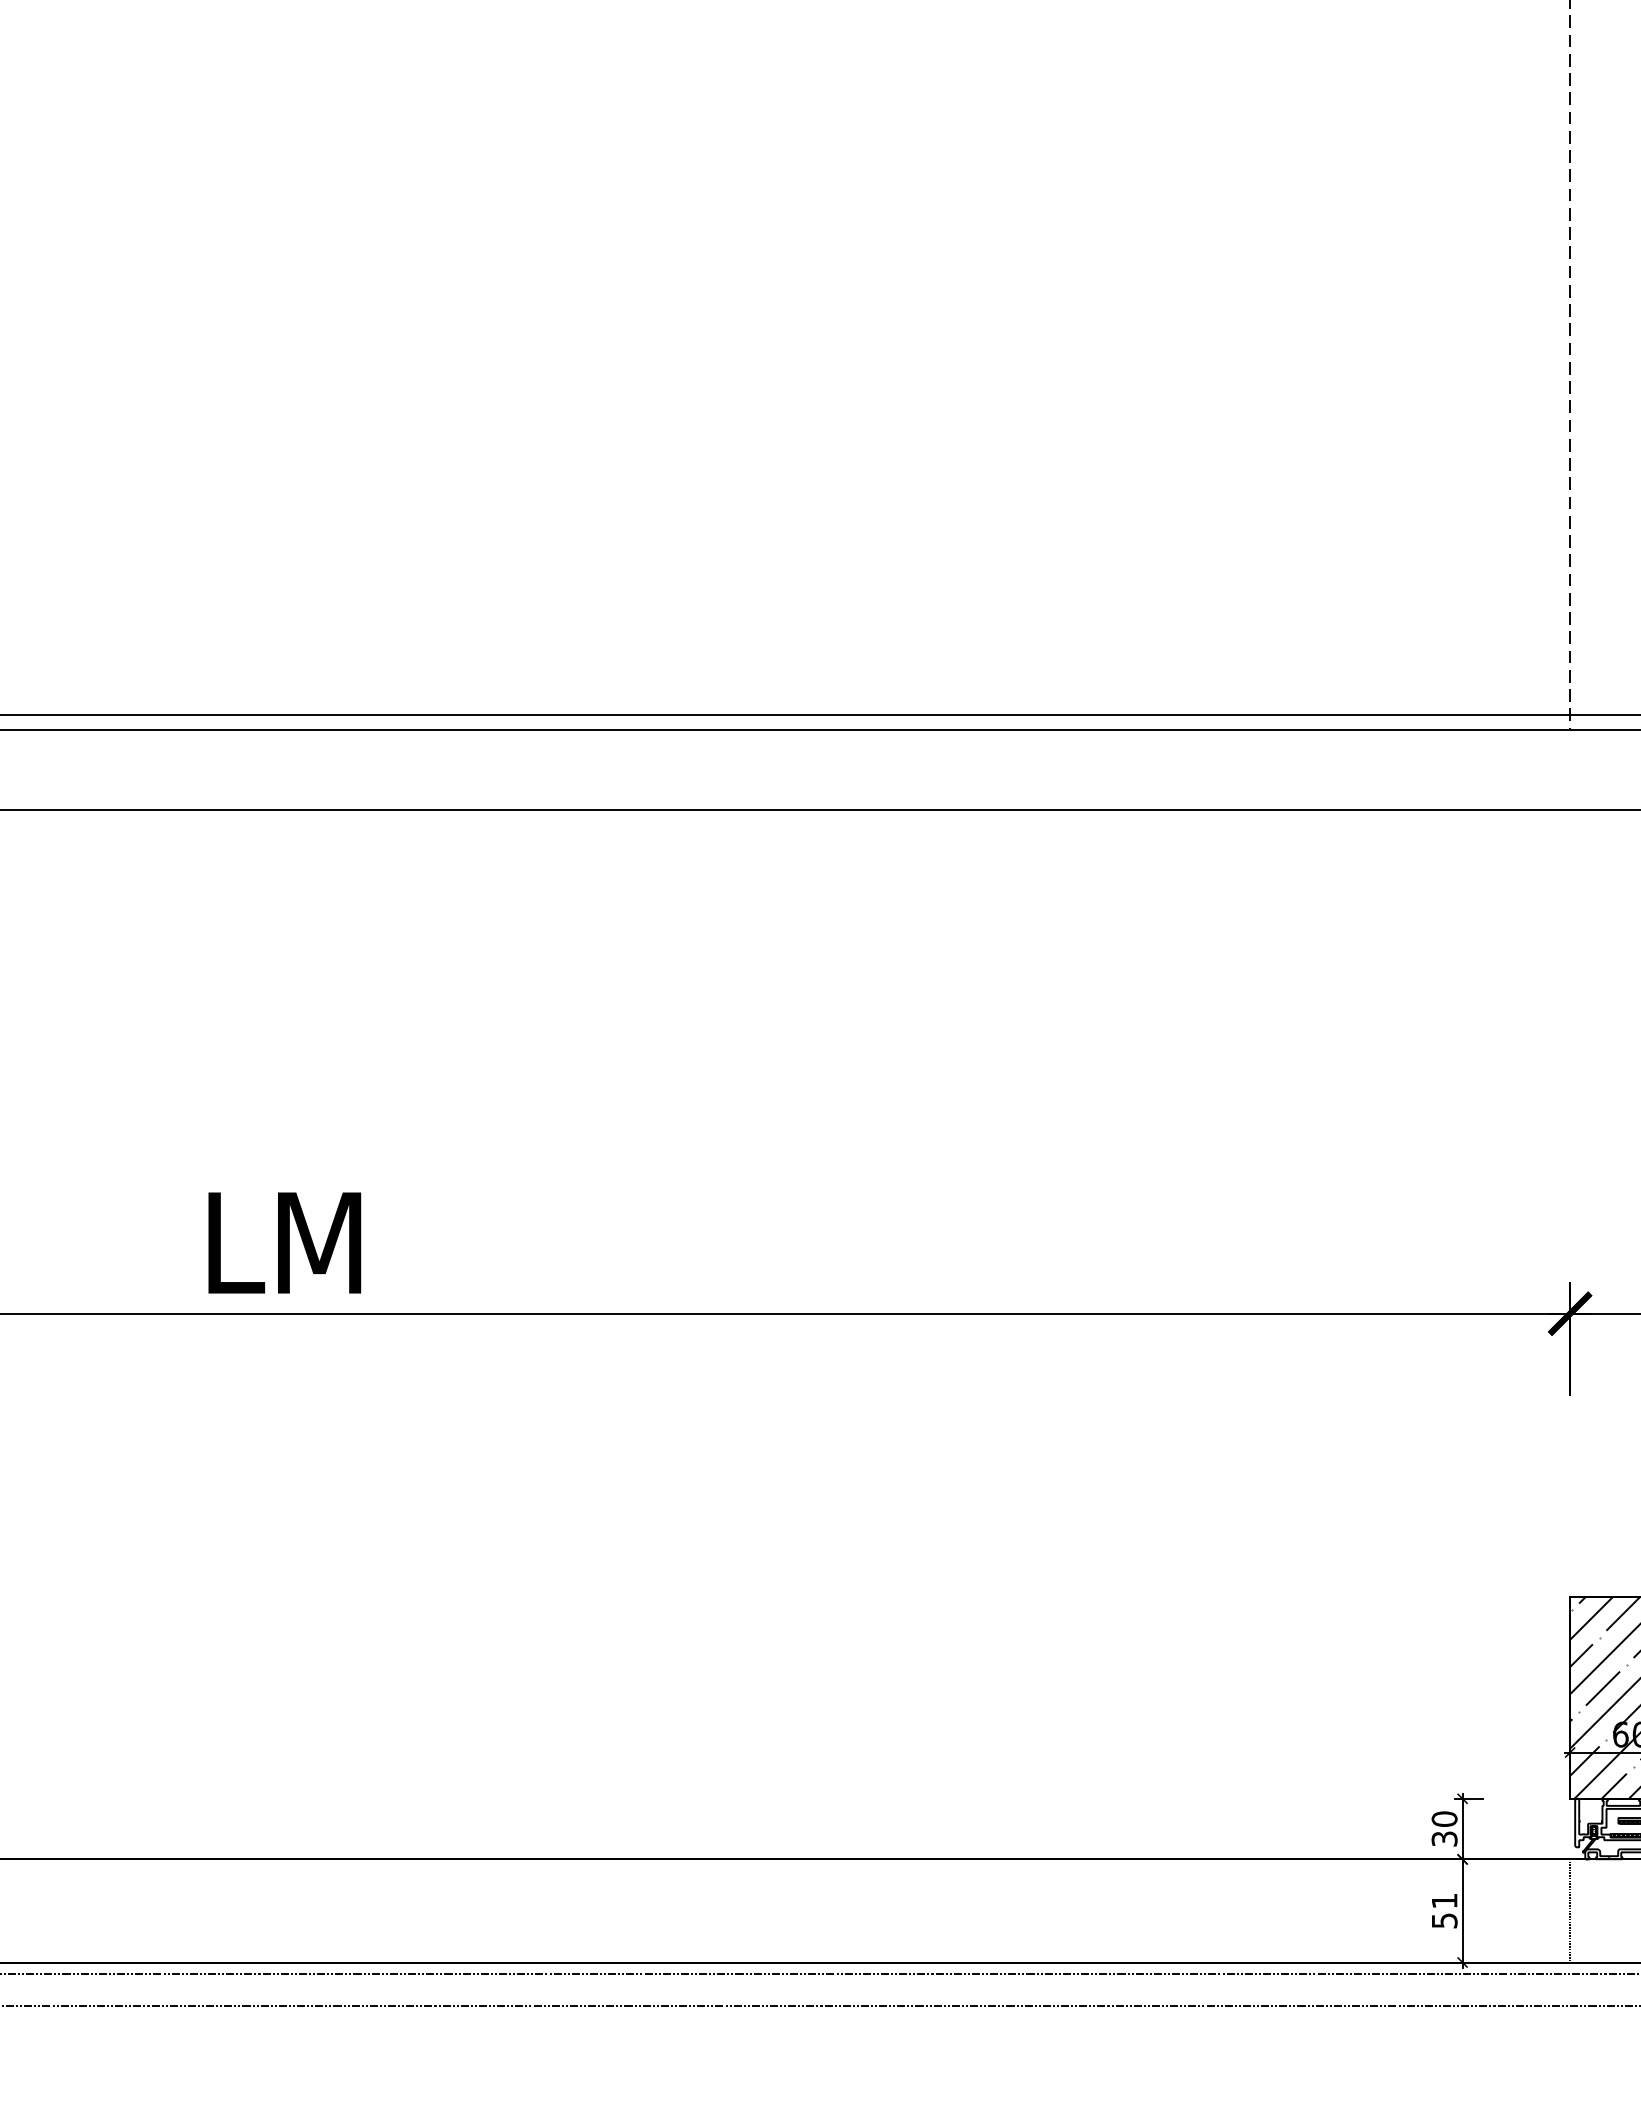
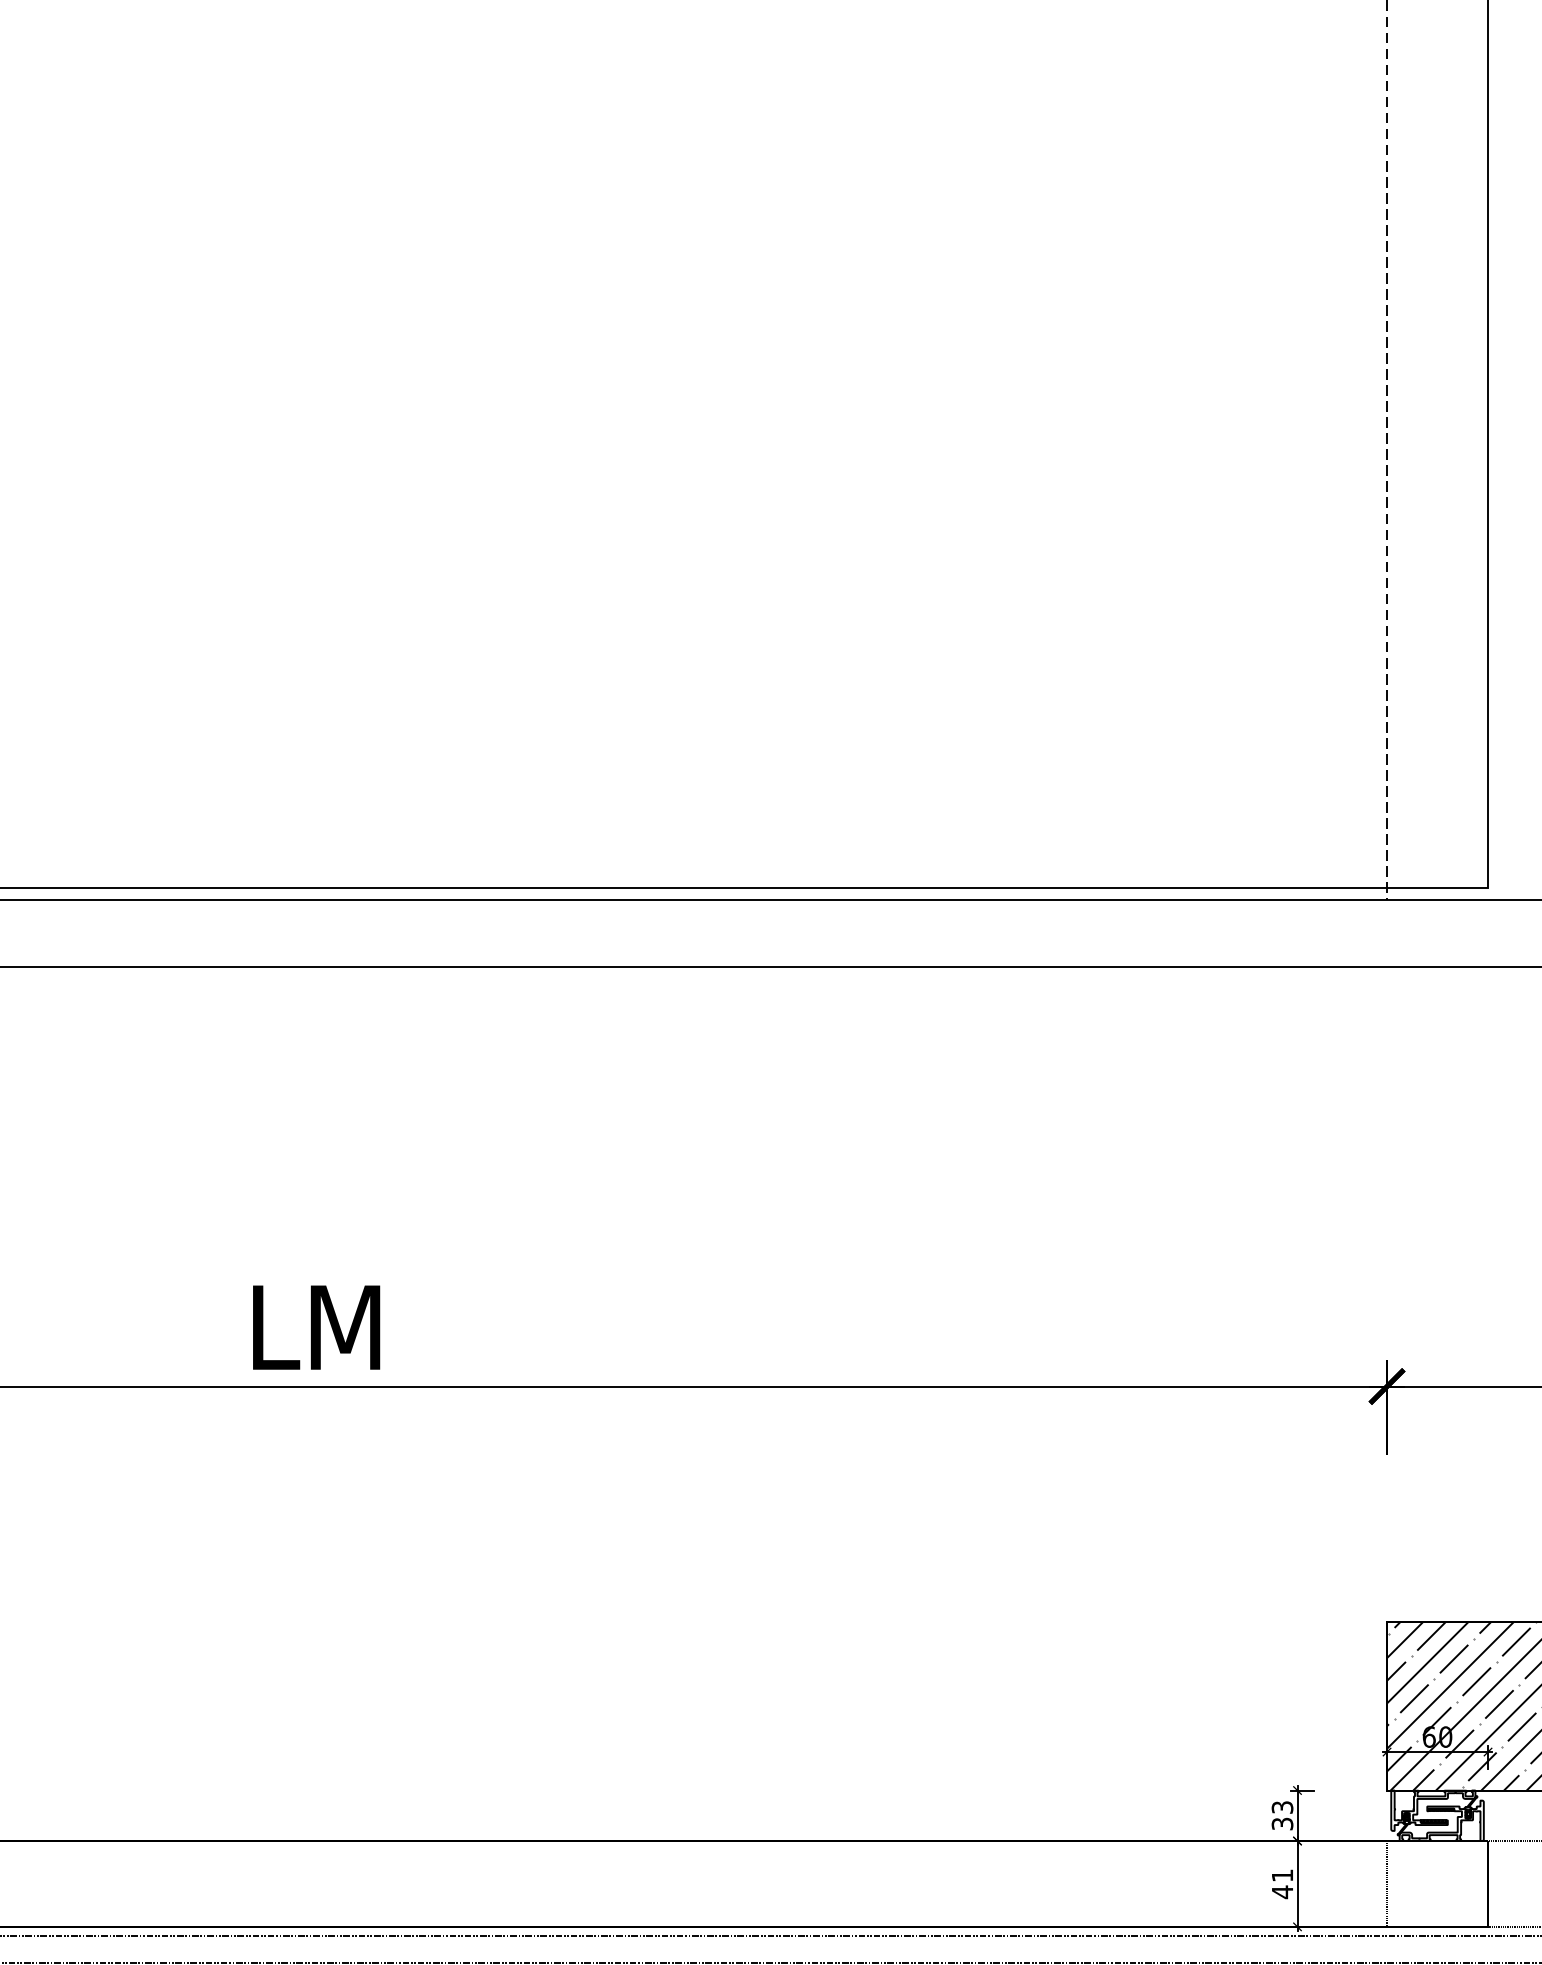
text: (1444, 1819) -> (1282, 1807), 30 -> 33
text: (1444, 1921) -> (1282, 1892), 51 -> 41

